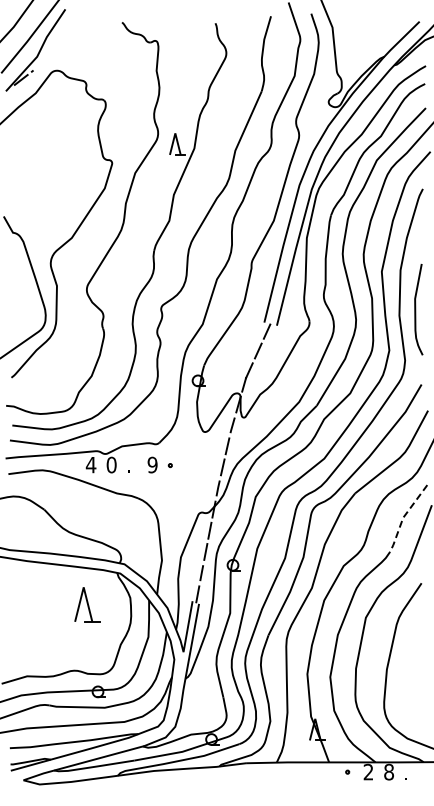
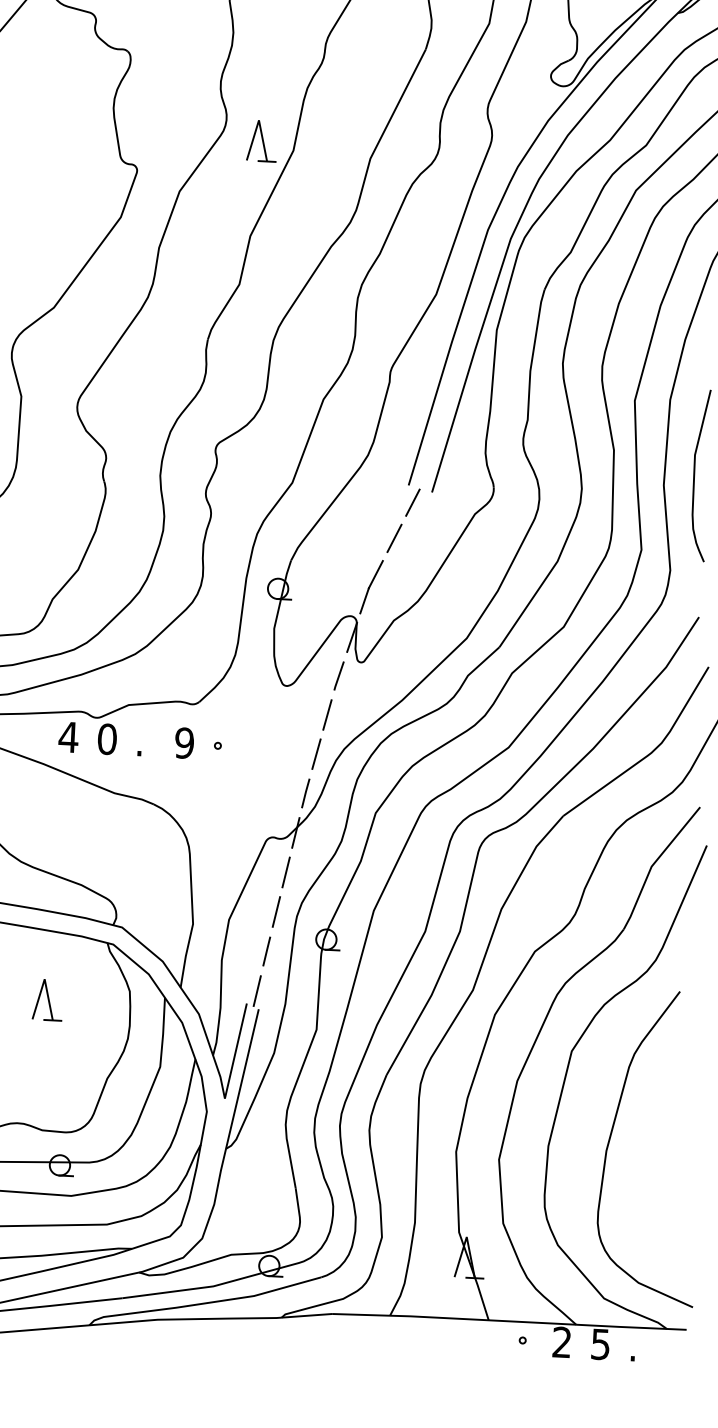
line: (403, 517) -> (652, 865), dashed -> solid
part: (86, 604) -> (46, 999), size x0.62
text: (388, 771) -> (599, 1343), 8 -> 5

